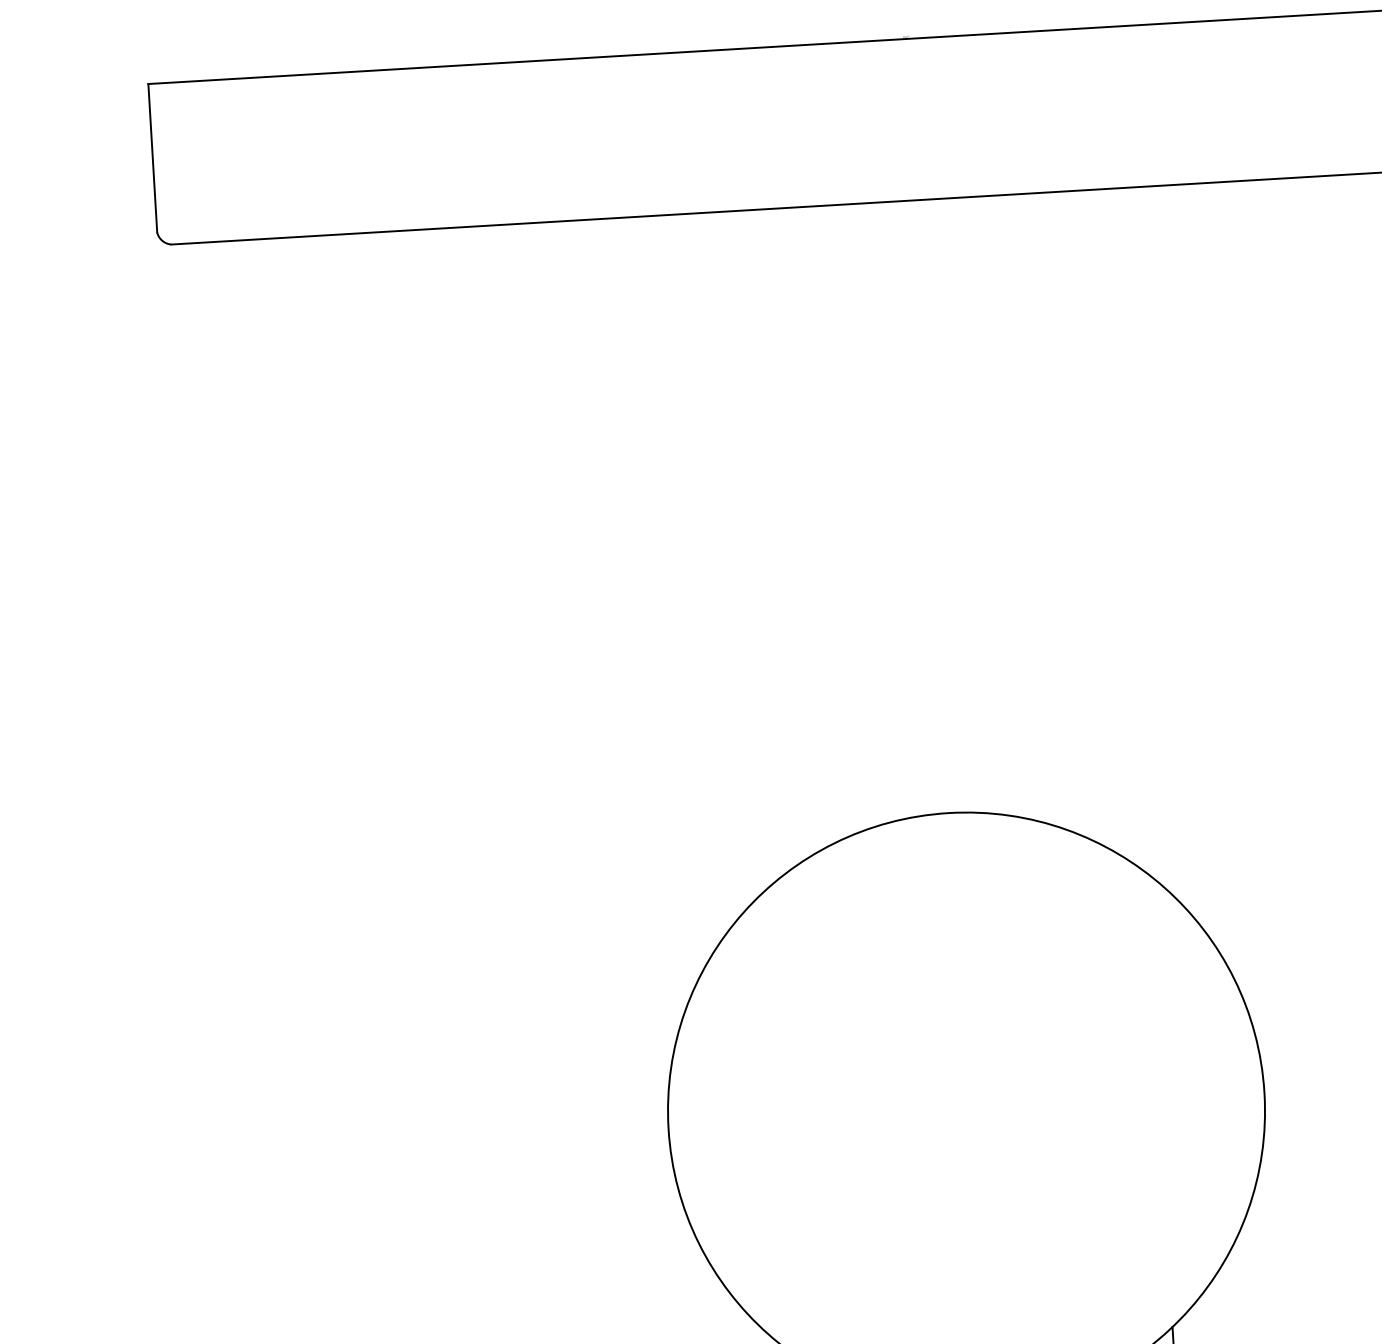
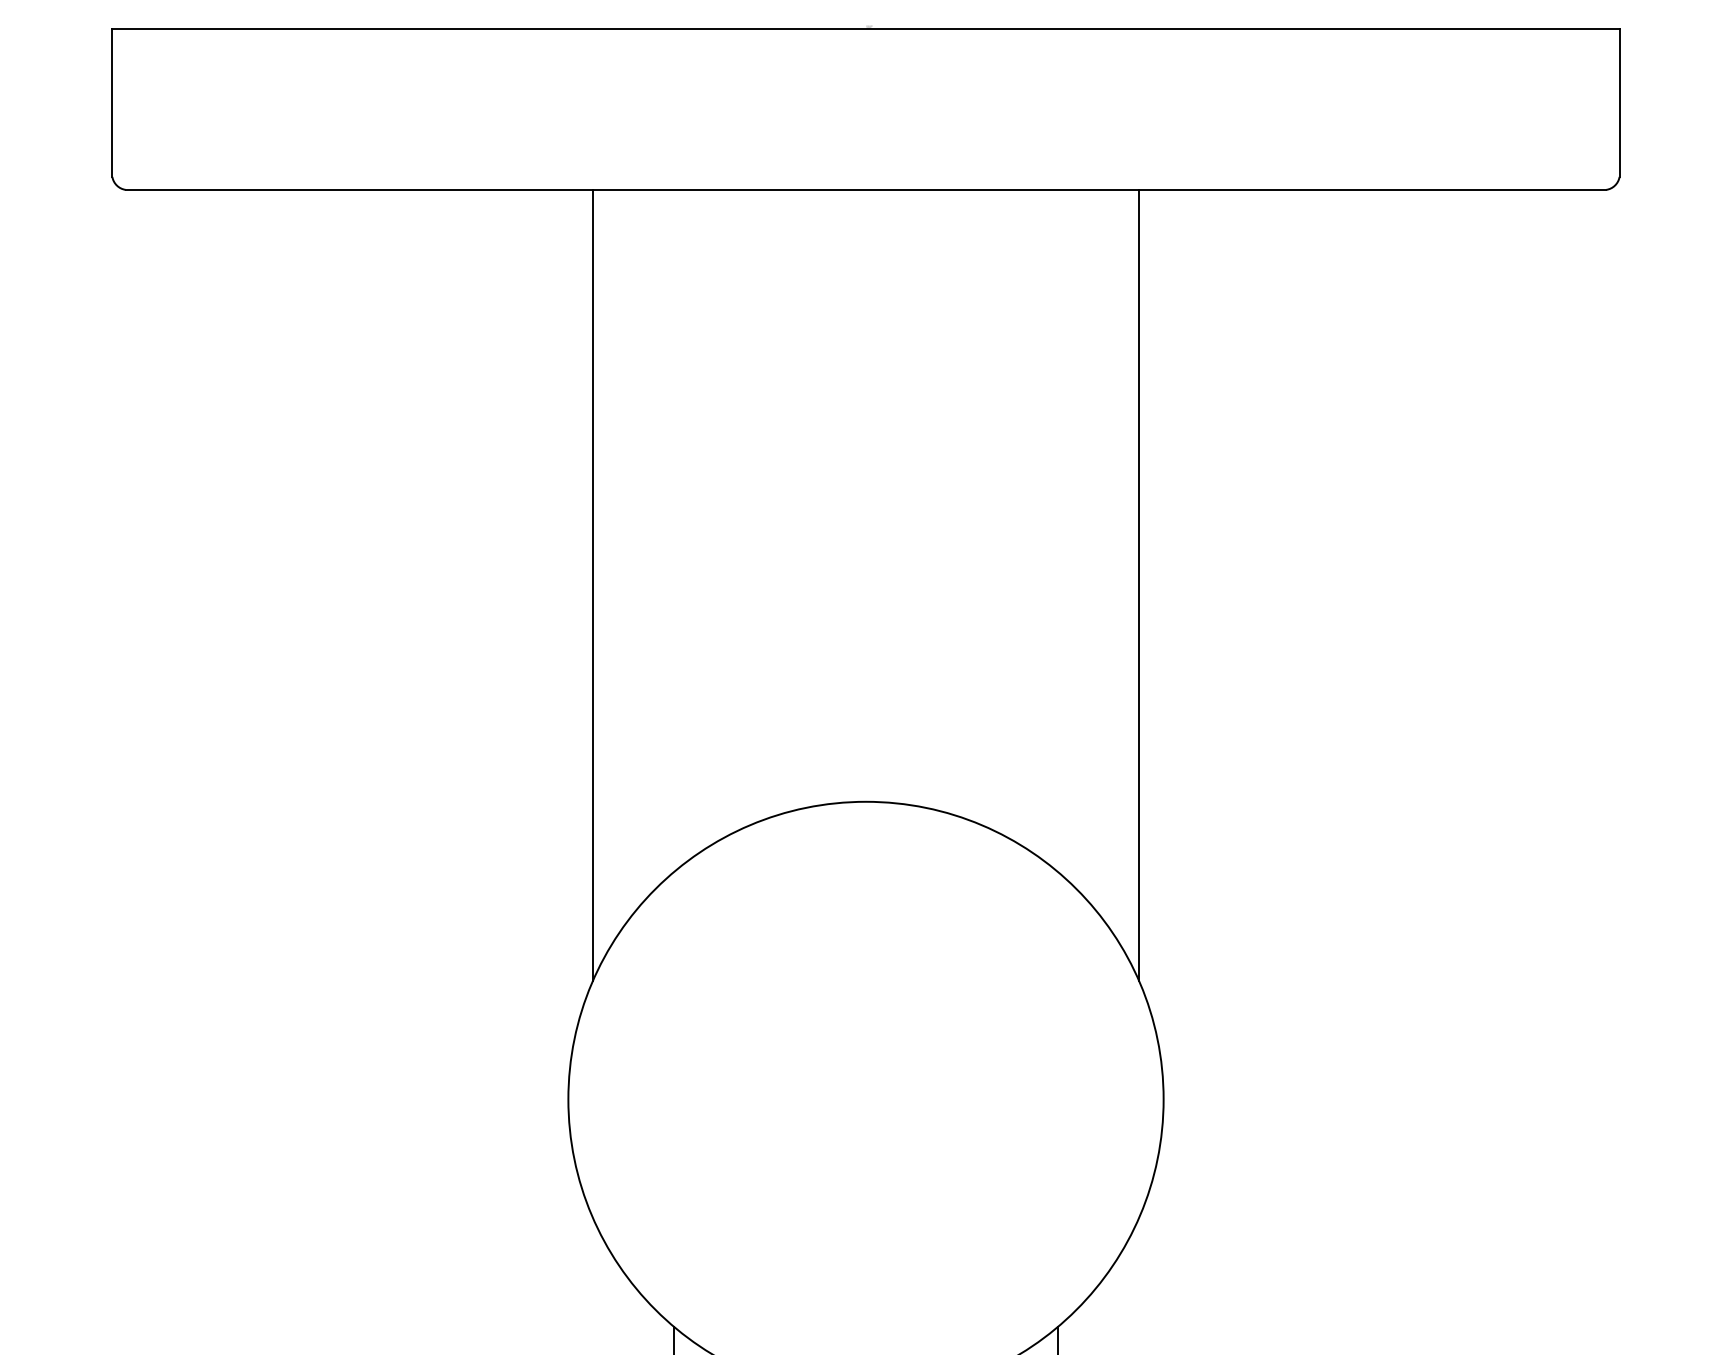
line: (1208, 579) -> (1138, 584), added
line: (663, 611) -> (593, 584), added

